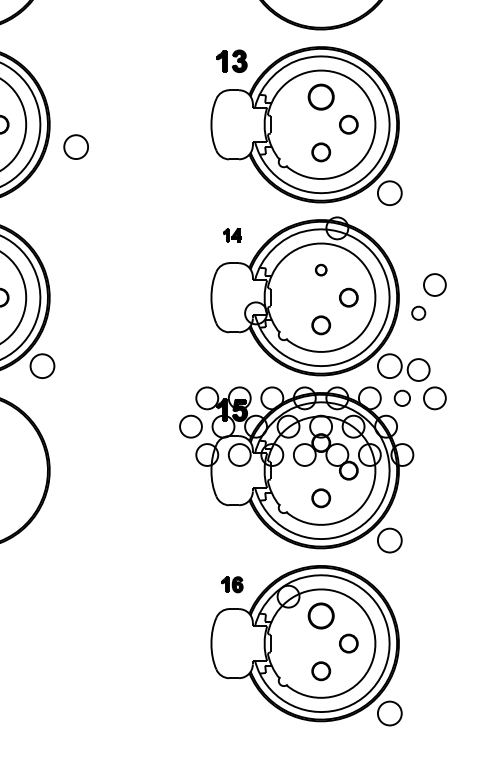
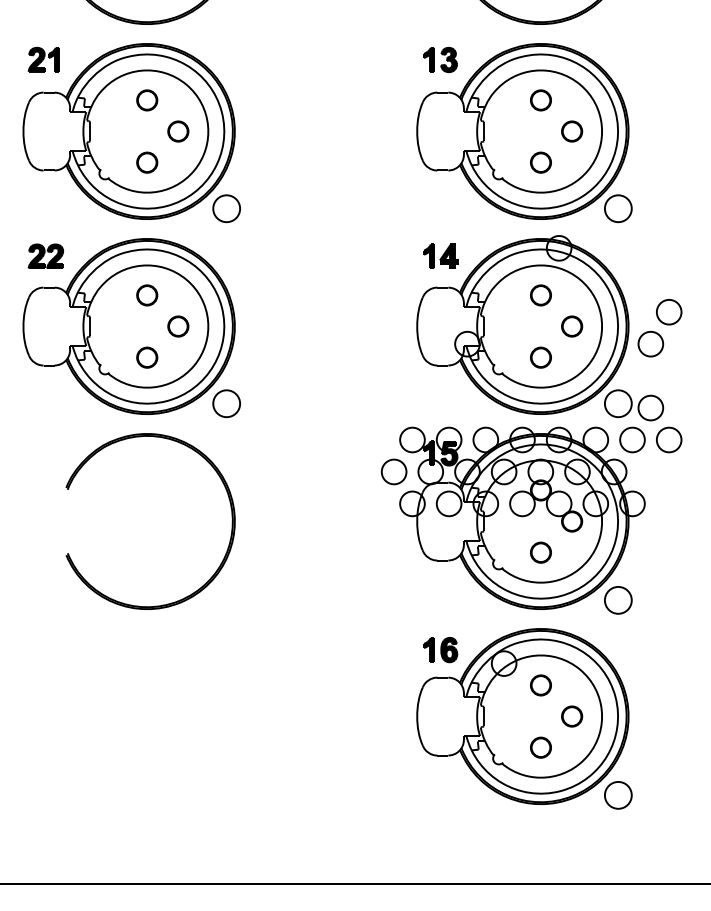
part: (320, 97) -> (540, 100), size x0.71
part: (76, 146) -> (226, 208), moved
part: (232, 234) -> (440, 255), size x1.67
part: (320, 270) -> (540, 295), size x1.67
part: (418, 312) -> (650, 343), size x1.67
part: (402, 397) -> (632, 439), size x1.43
part: (232, 585) -> (440, 650), size x1.43
part: (320, 616) -> (540, 685), size x0.71

